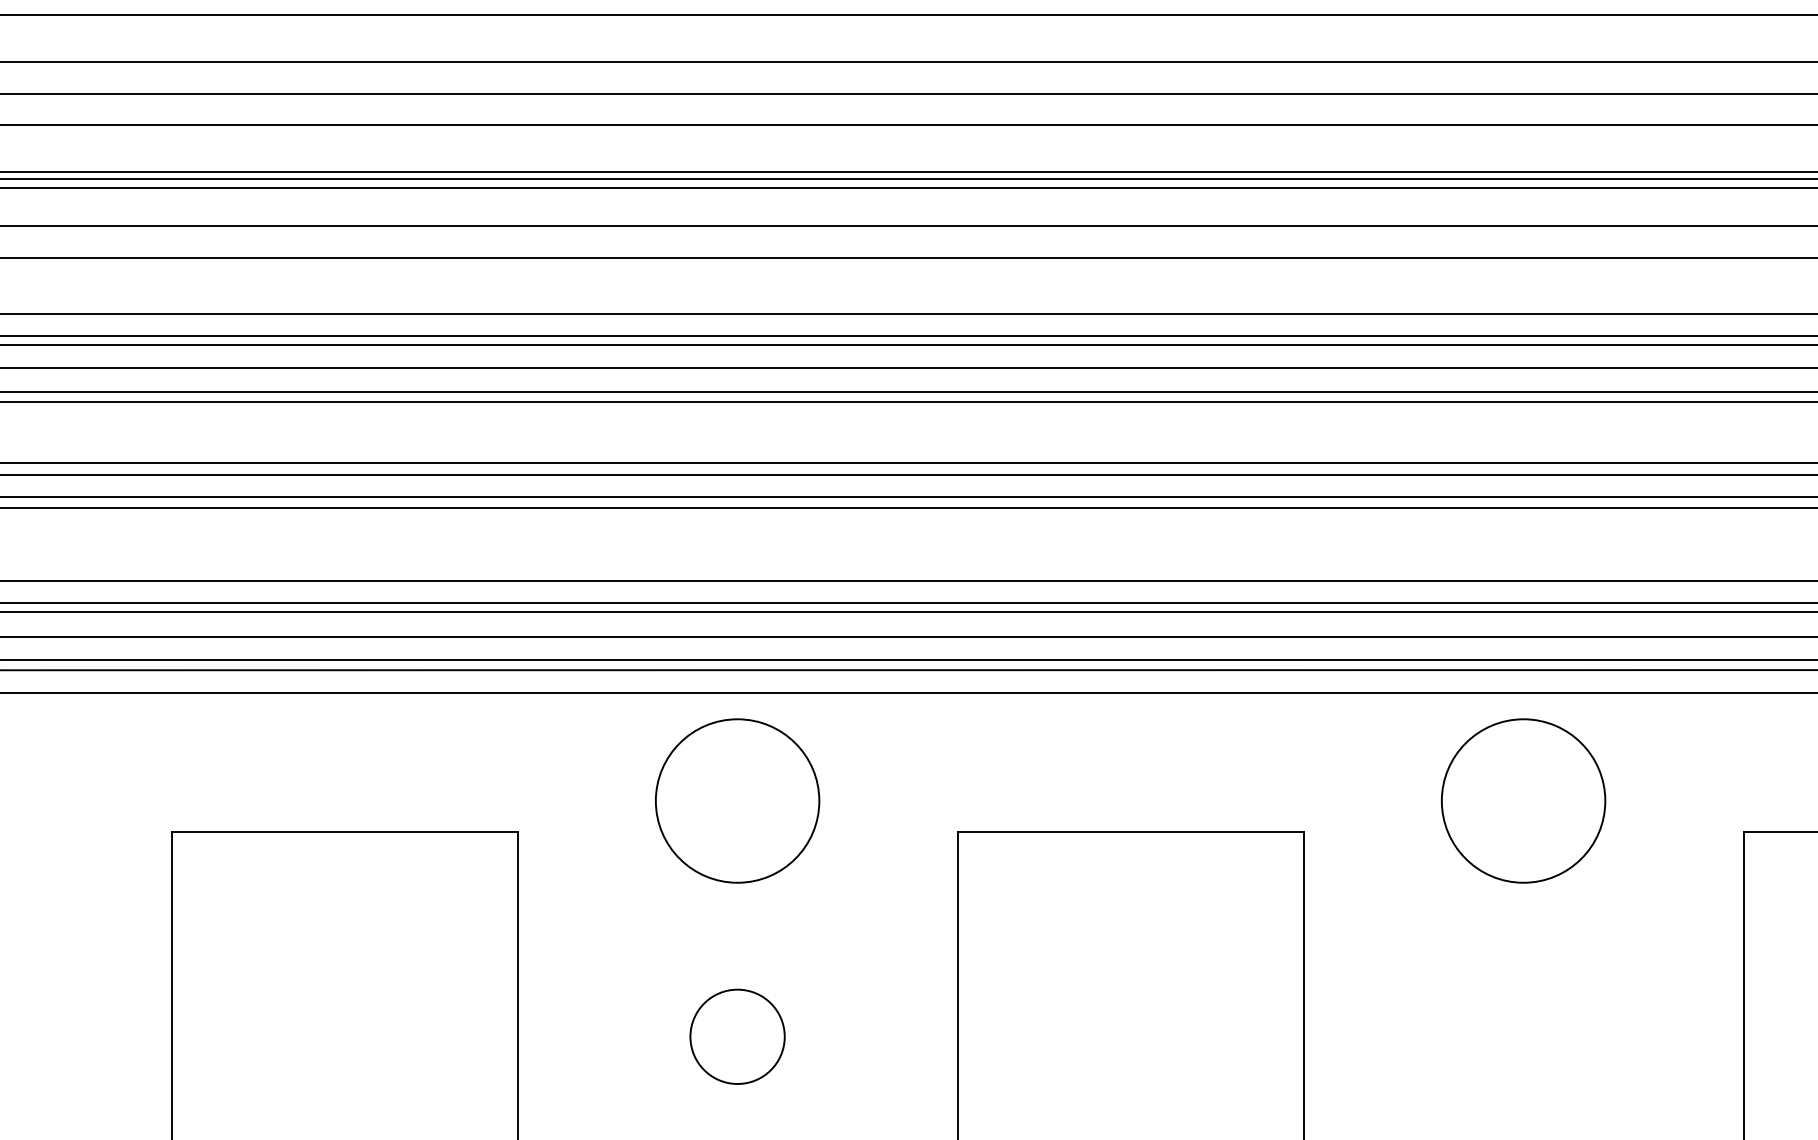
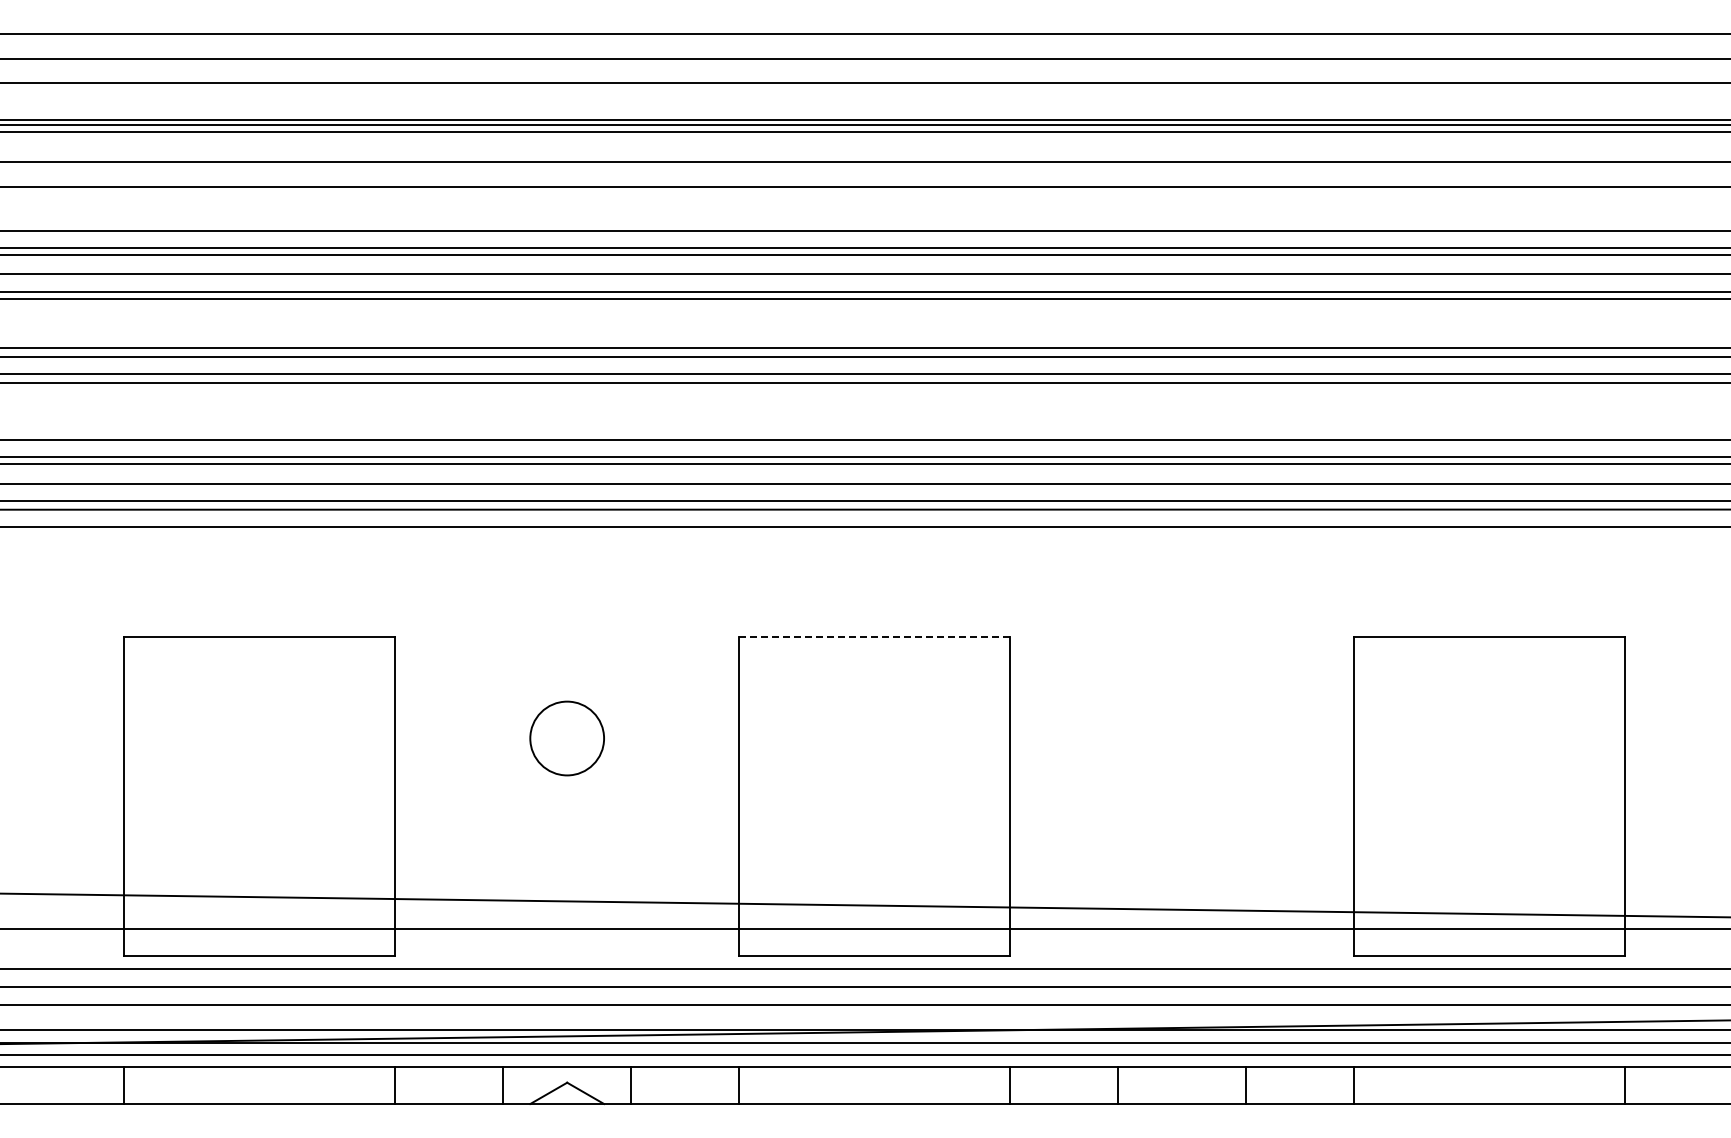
circle: (737, 800) -> (567, 611), removed
circle: (1522, 800) -> (1181, 611), removed
line: (1130, 832) -> (874, 636), solid -> dashed
circle: (736, 1036) -> (566, 738), moved

